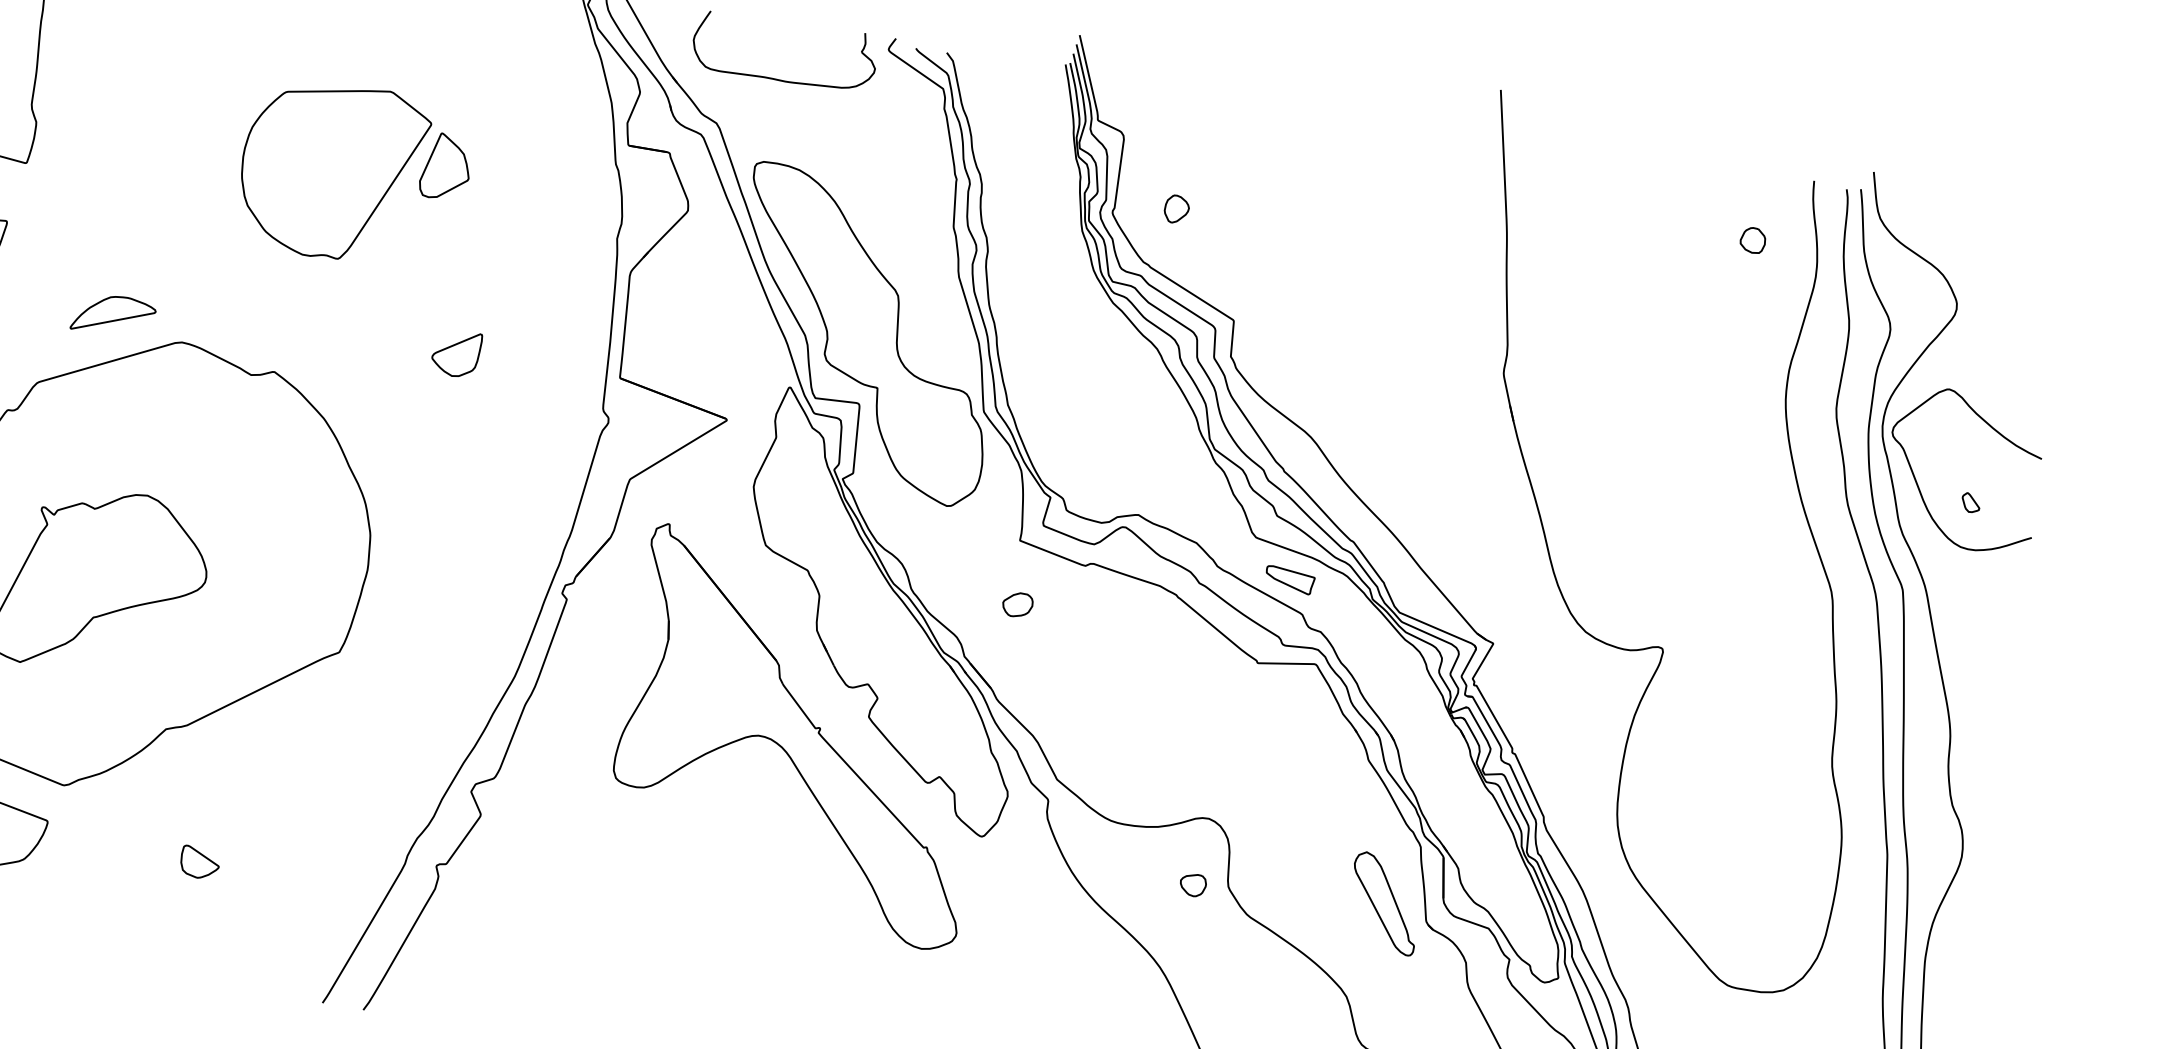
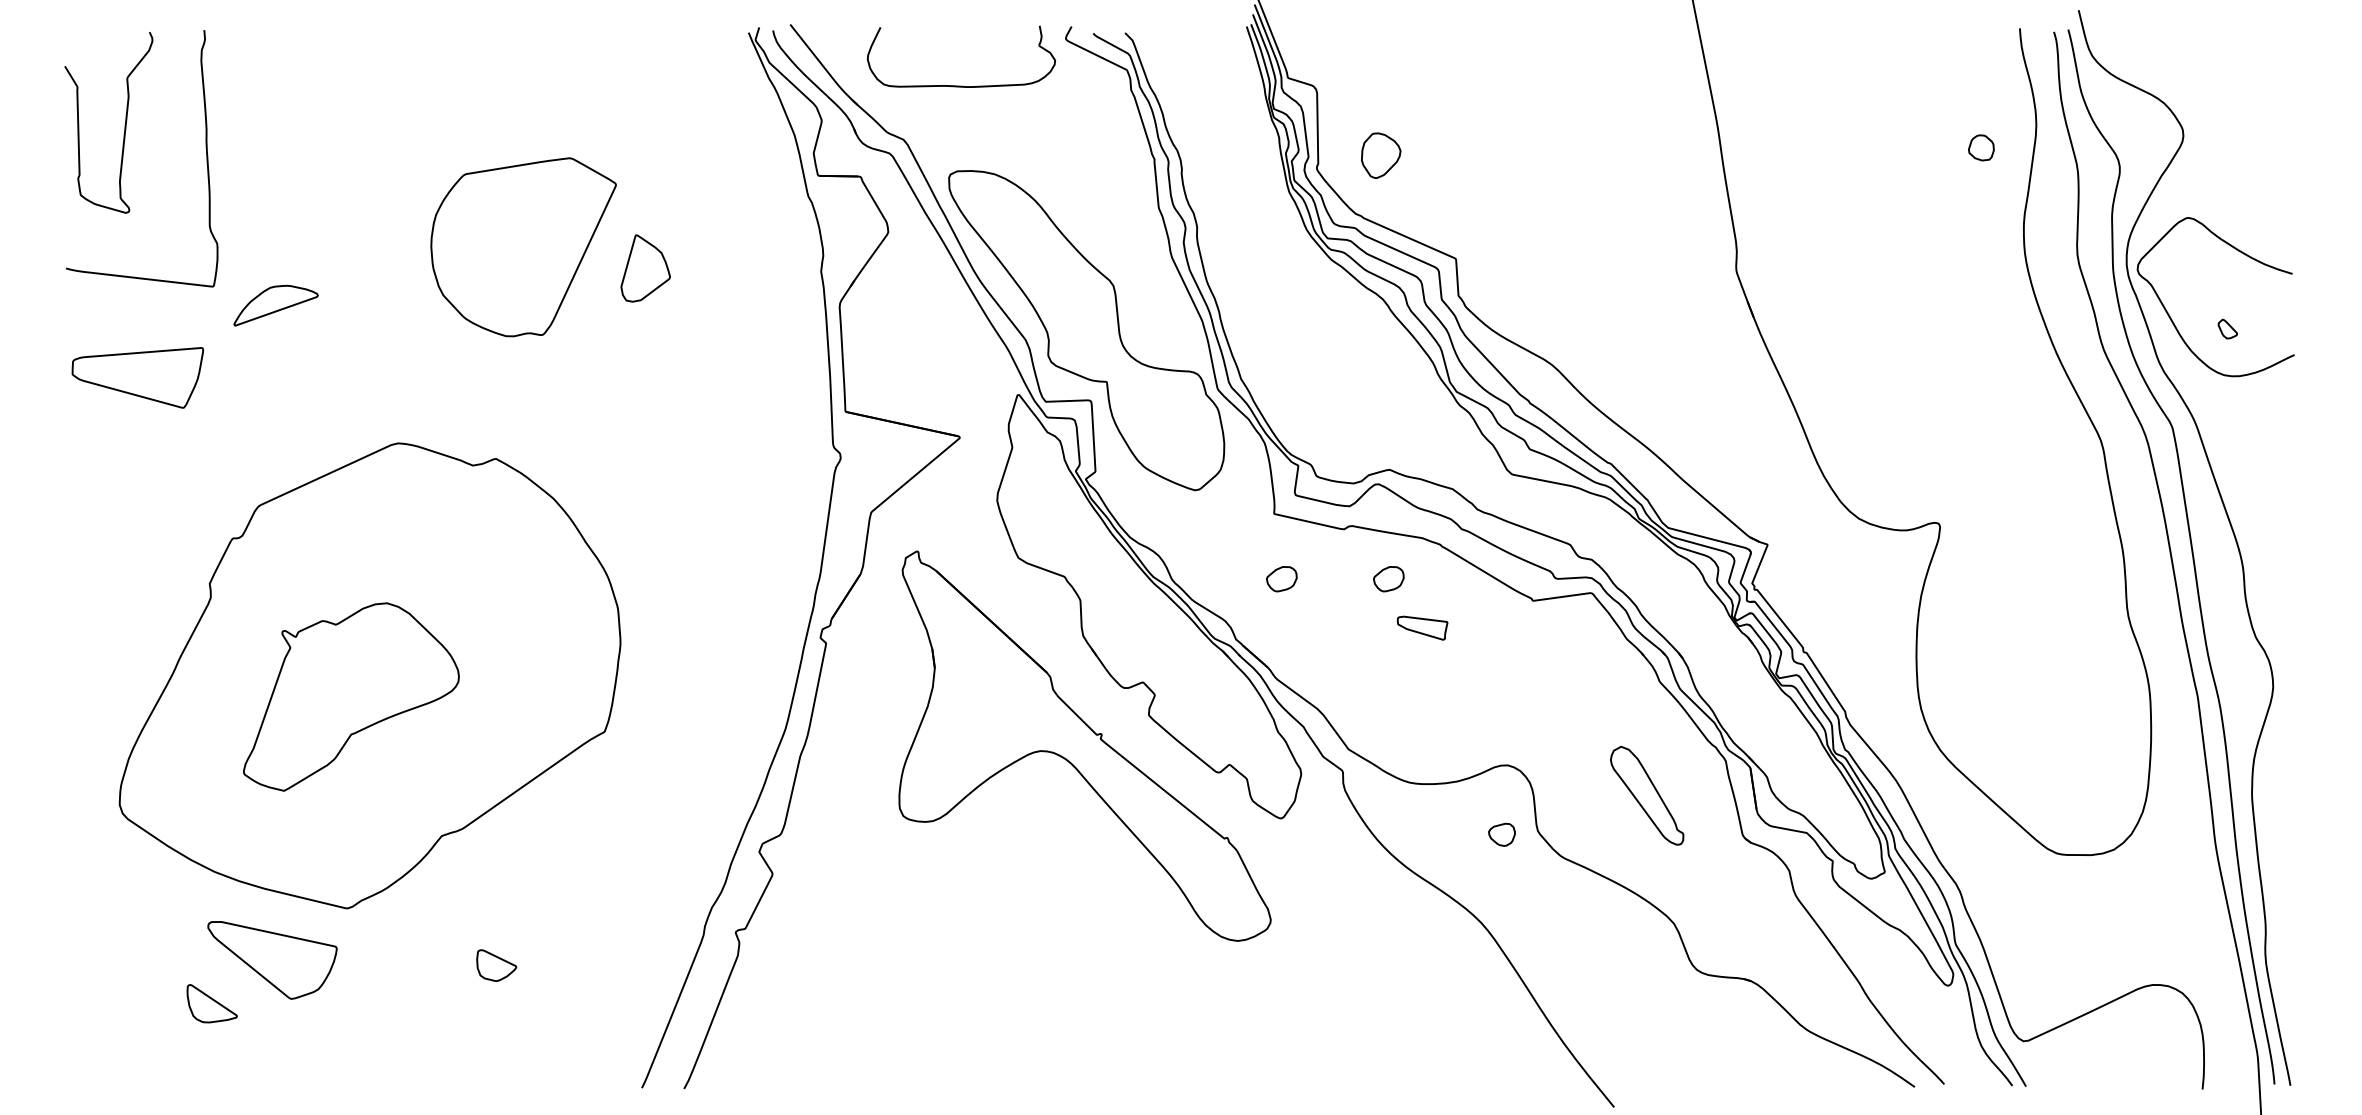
part: (446, 166) -> (645, 268), moved
part: (1177, 209) -> (1381, 155), size x1.6
part: (1753, 240) -> (1981, 147), moved
part: (113, 315) -> (275, 305), moved
part: (456, 353) -> (676, 412), removed
part: (1289, 579) -> (1422, 627), moved
part: (1120, 621) -> (1388, 579), added
part: (1385, 903) -> (1647, 795), moved

